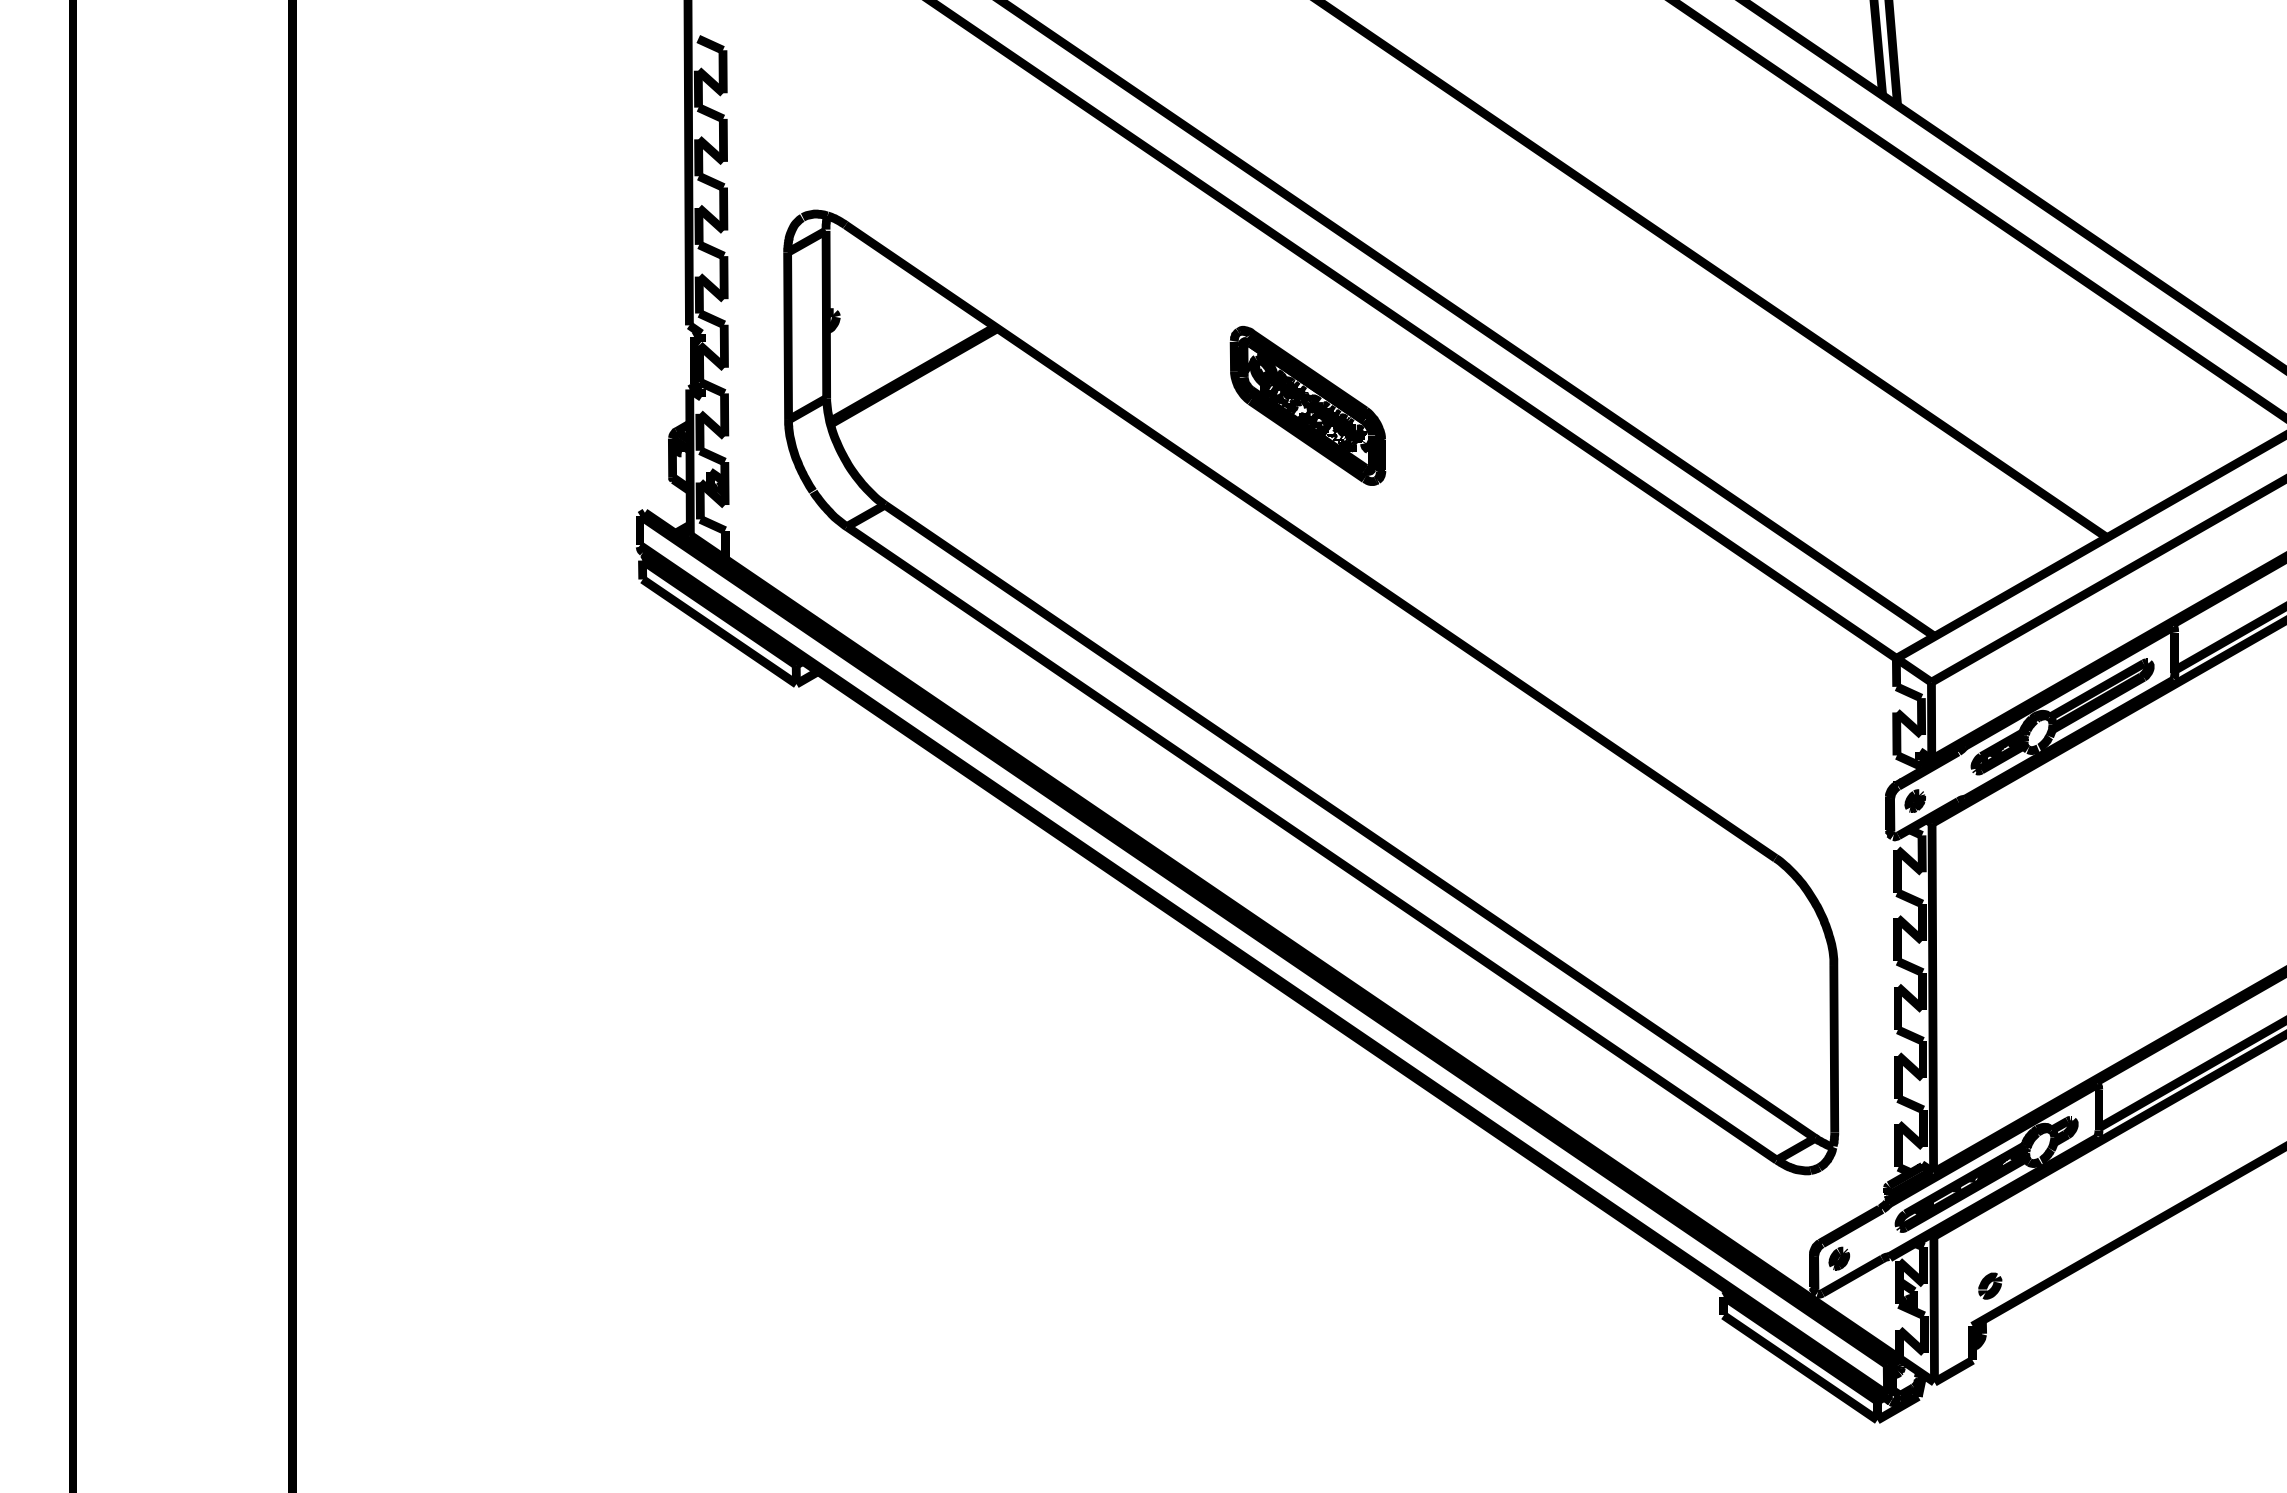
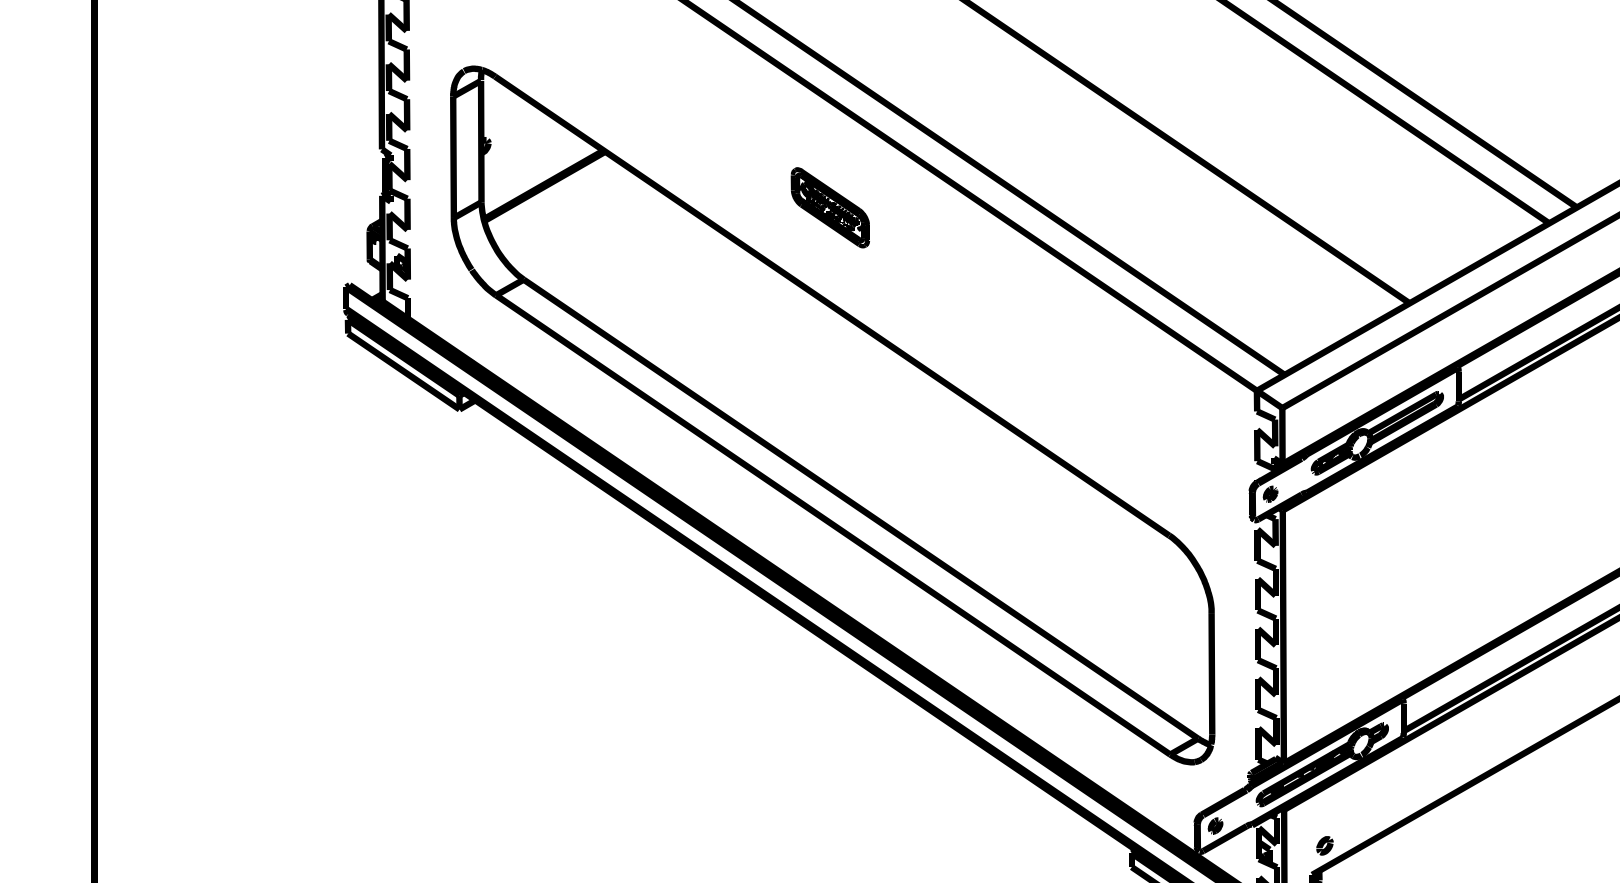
part: (1307, 405) -> (830, 207), size x0.7

